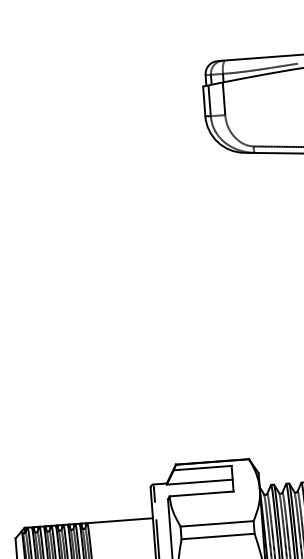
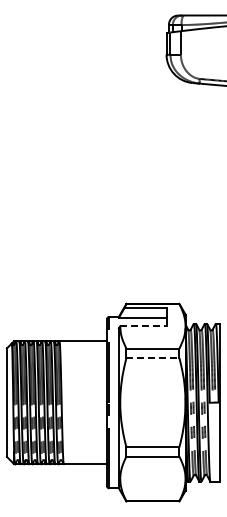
line: (201, 494) -> (143, 326), solid -> dashed
line: (218, 535) -> (153, 357), solid -> dashed

